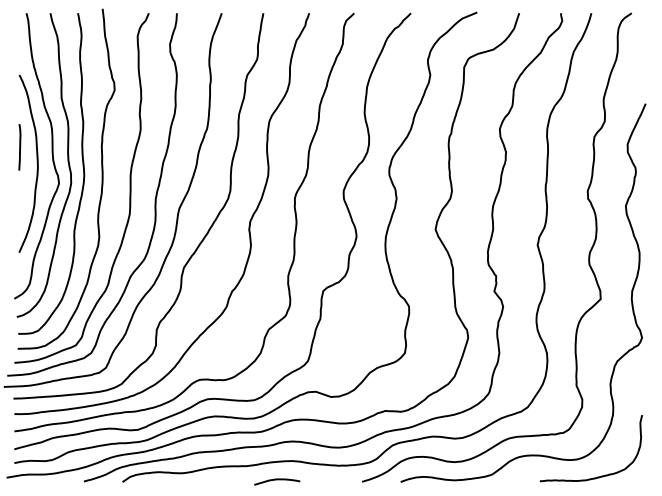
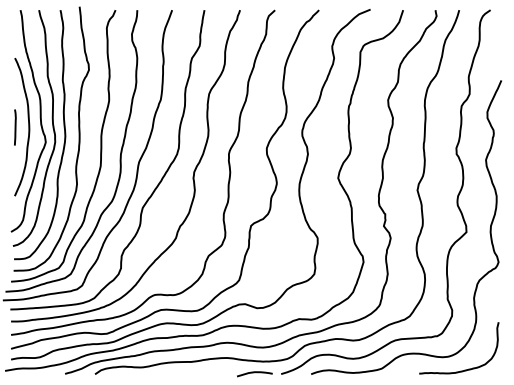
line: (19, 147) -> (15, 127), moved
curve: (277, 480) -> (255, 373), moved

